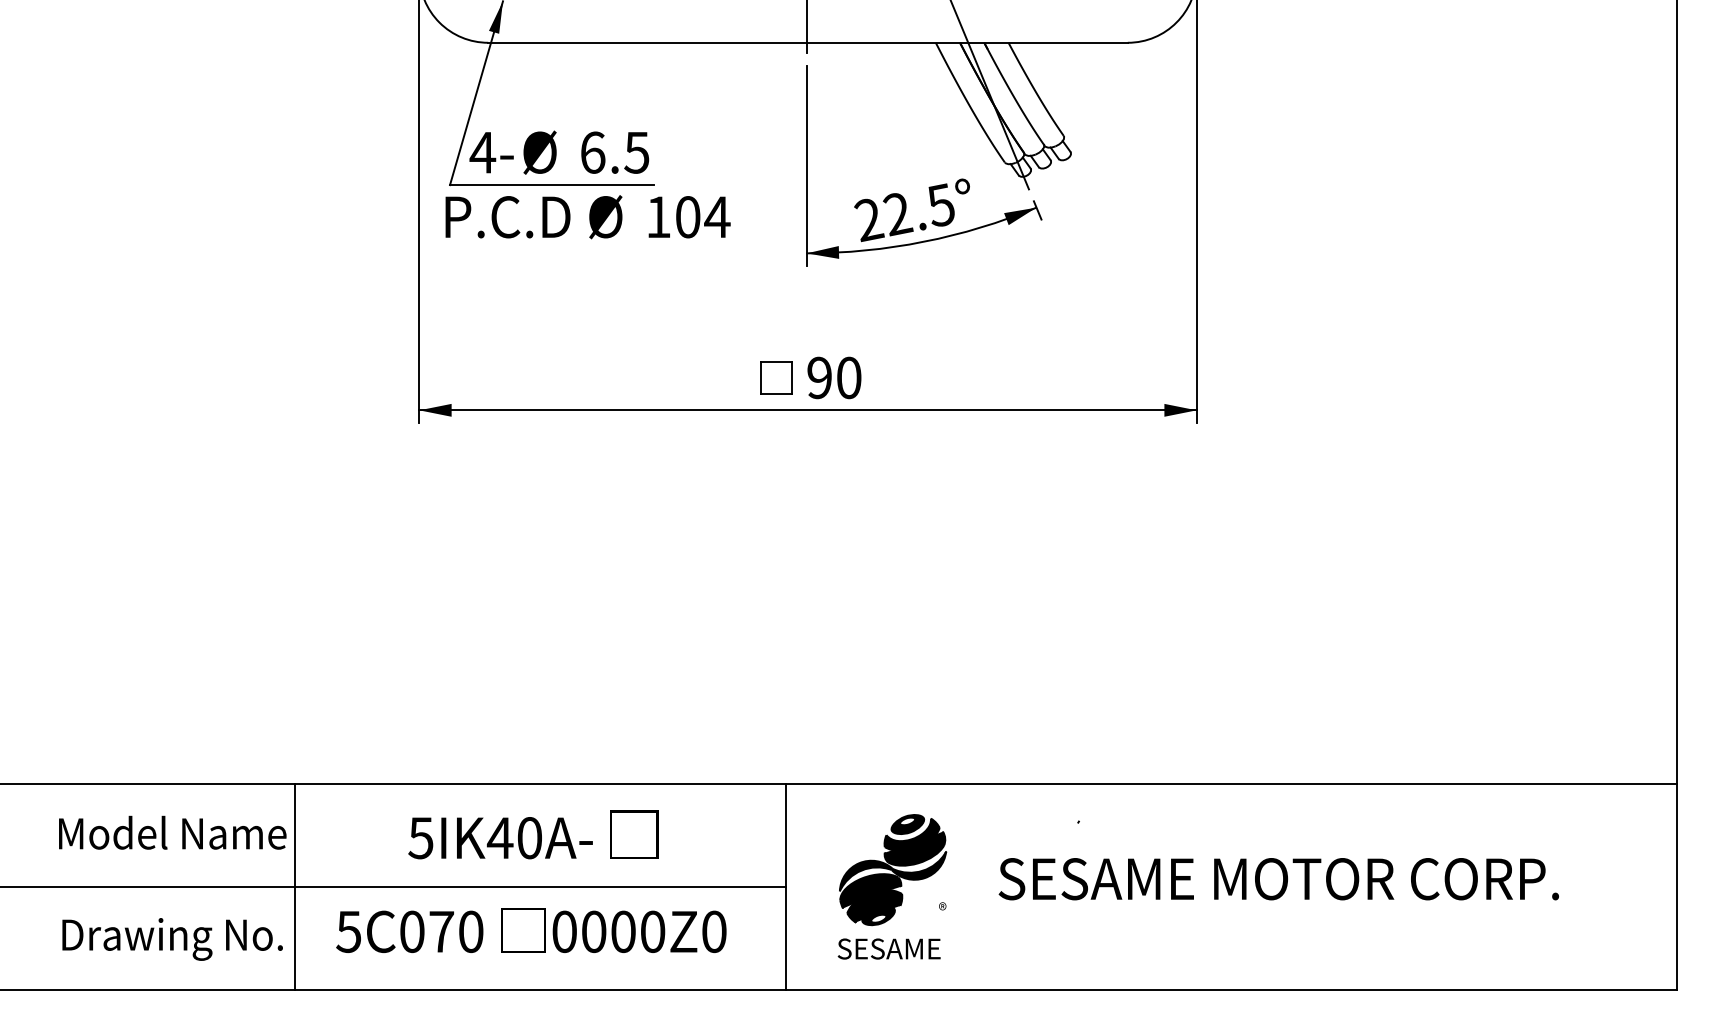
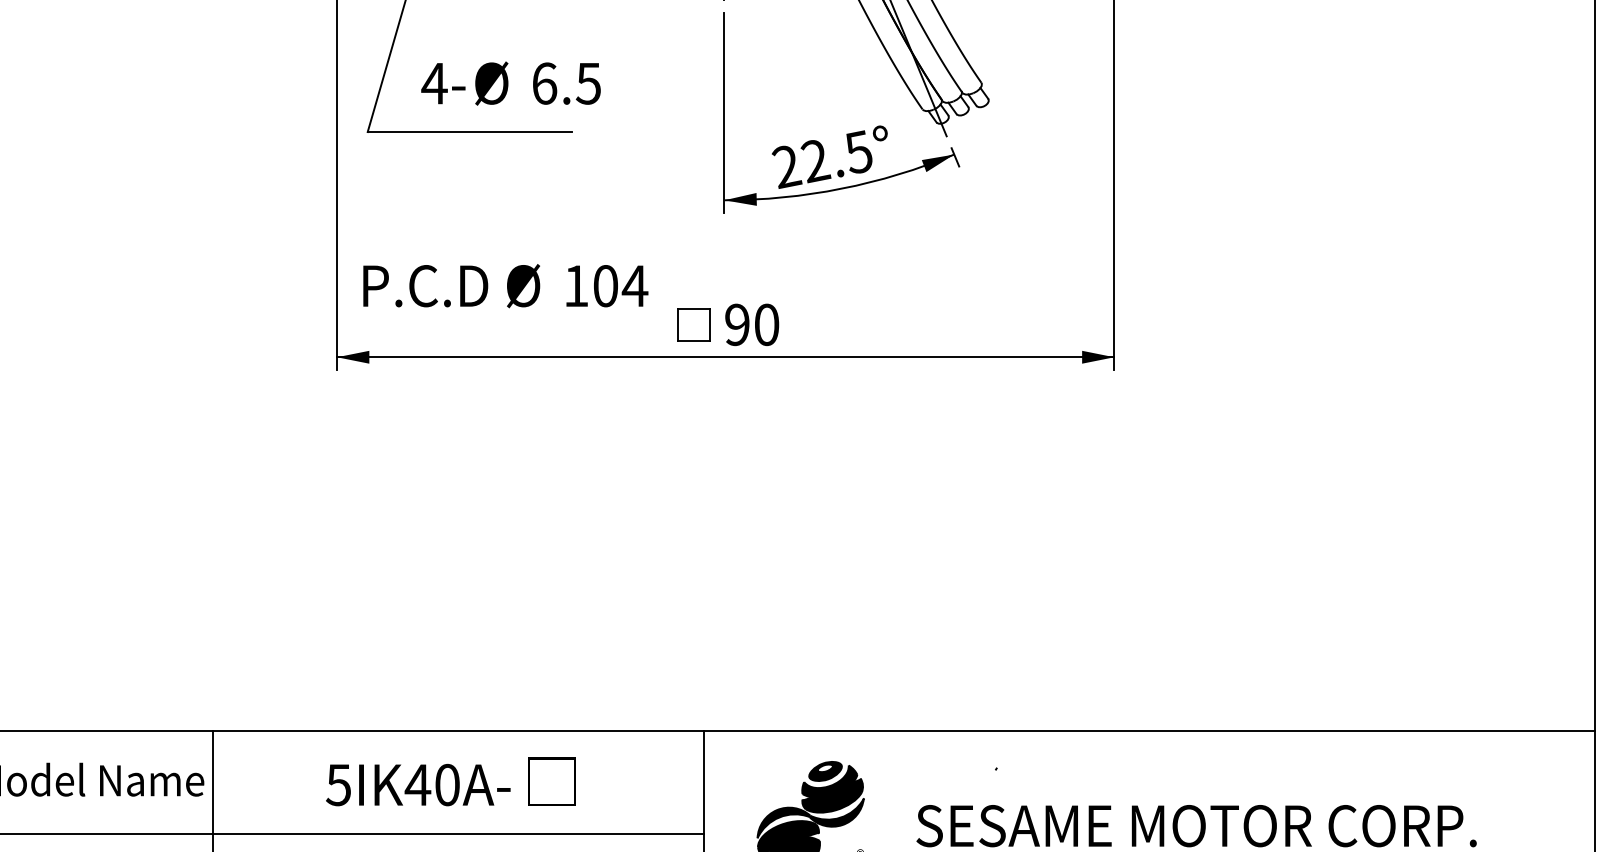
text: (559, 152) -> (511, 83), moved
text: (587, 217) -> (505, 286), moved

